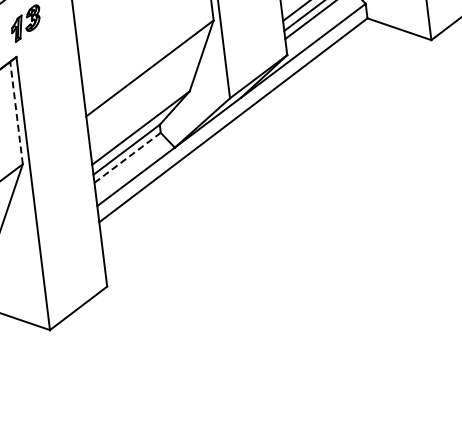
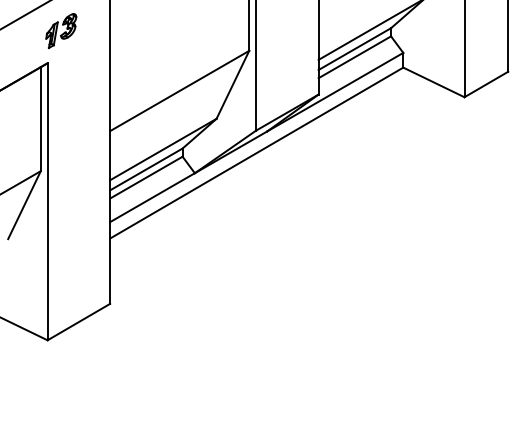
line: (16, 113) -> (40, 119), dashed -> solid
line: (127, 157) -> (146, 177), dashed -> solid

